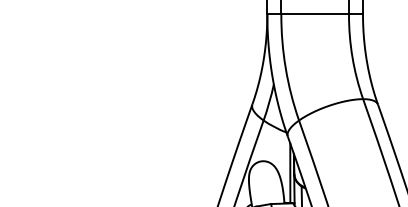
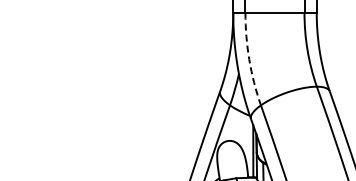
arc: (285, 67) -> (249, 59), solid -> dashed

